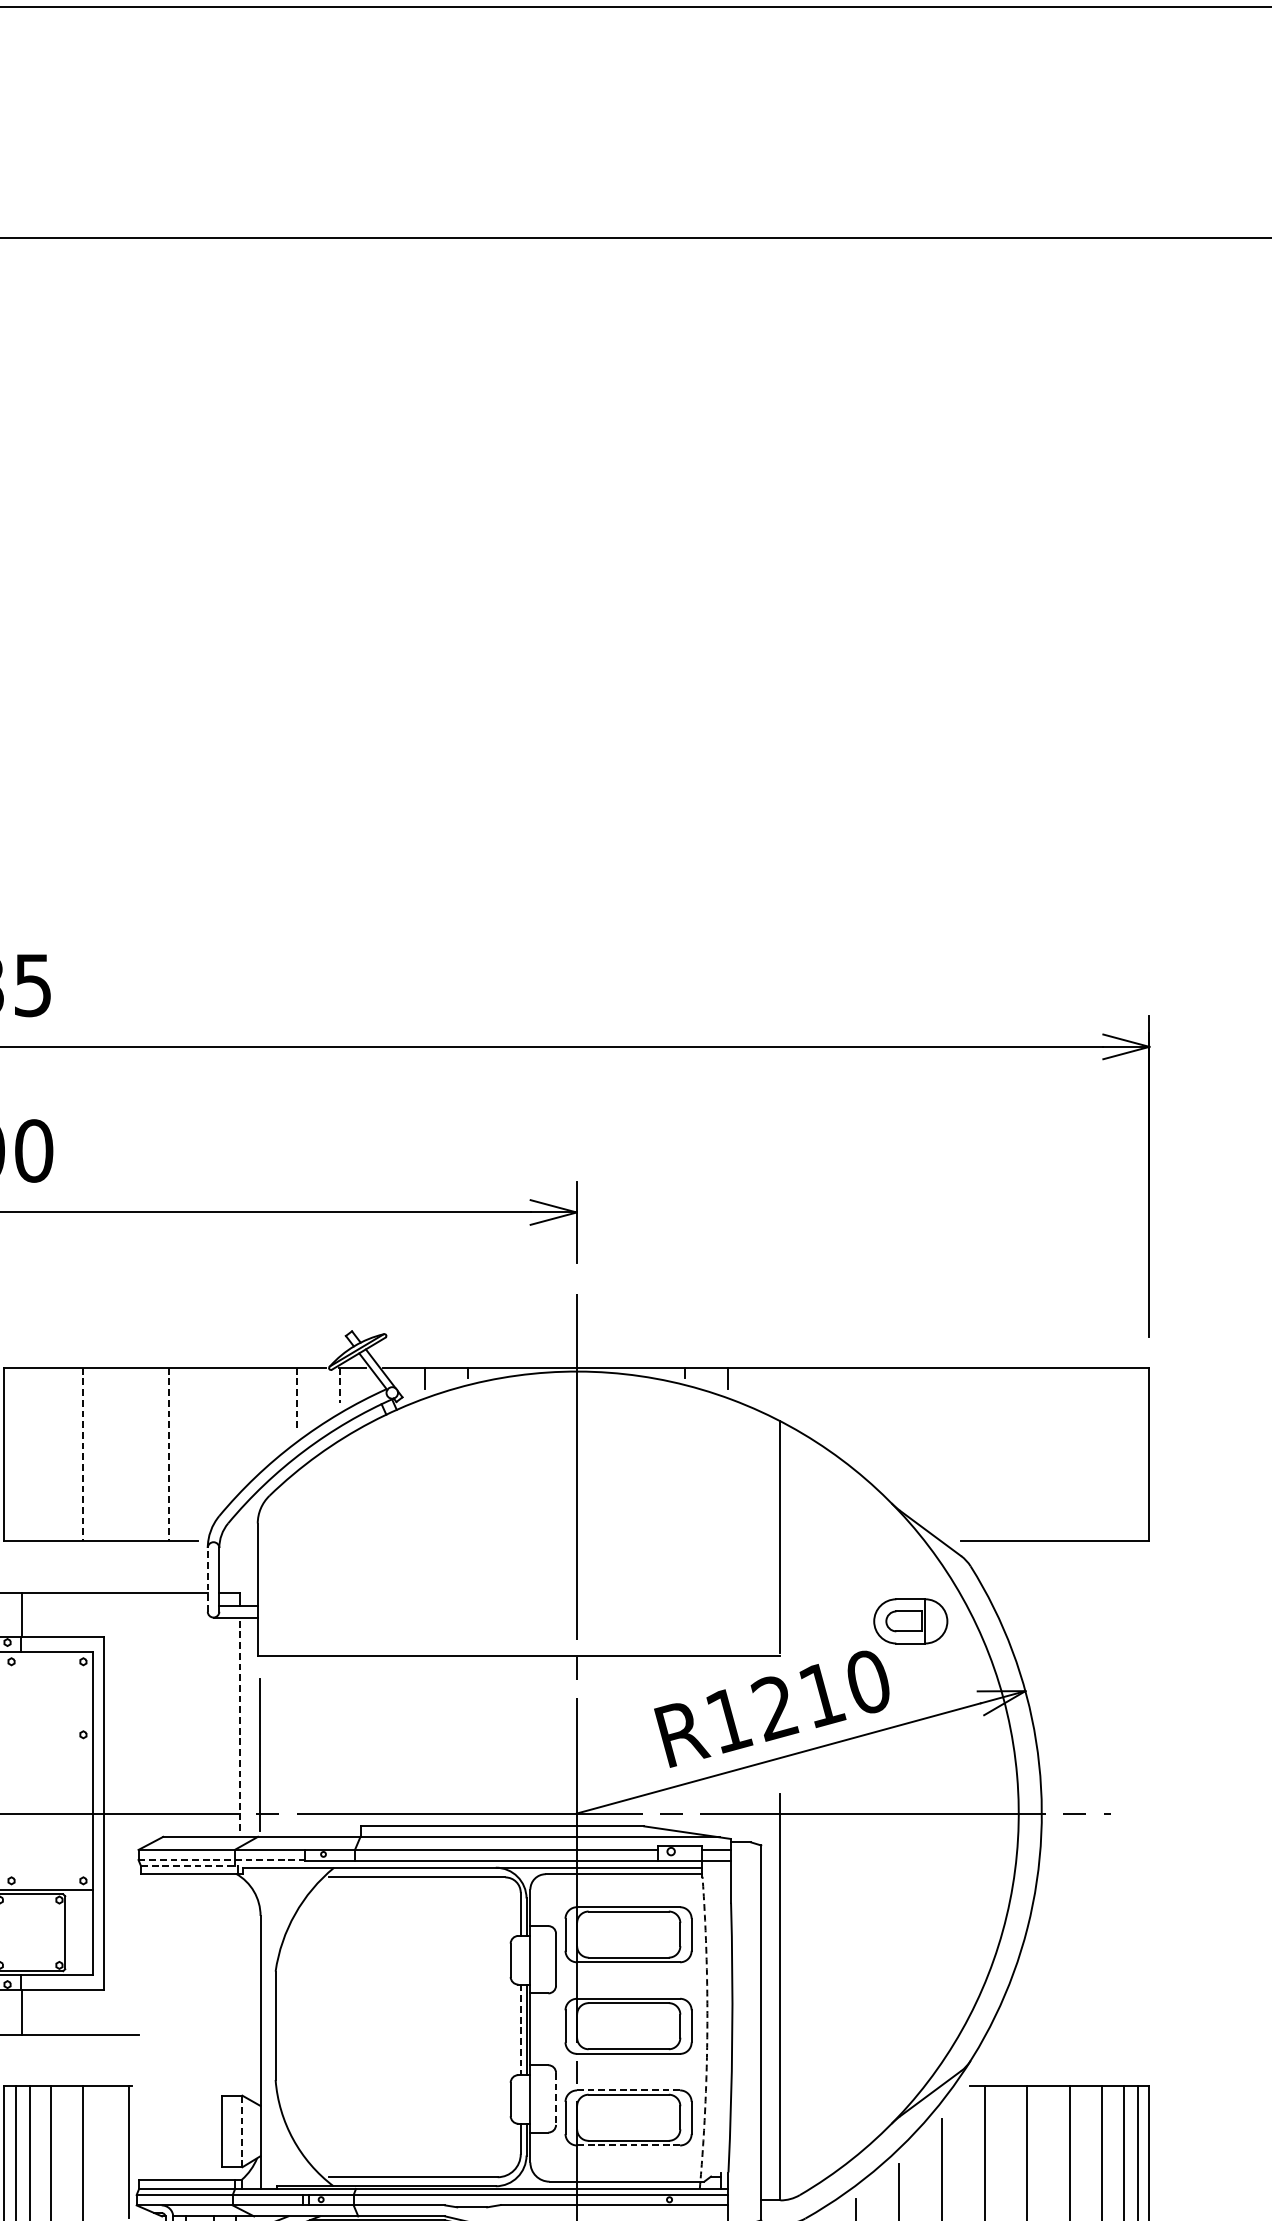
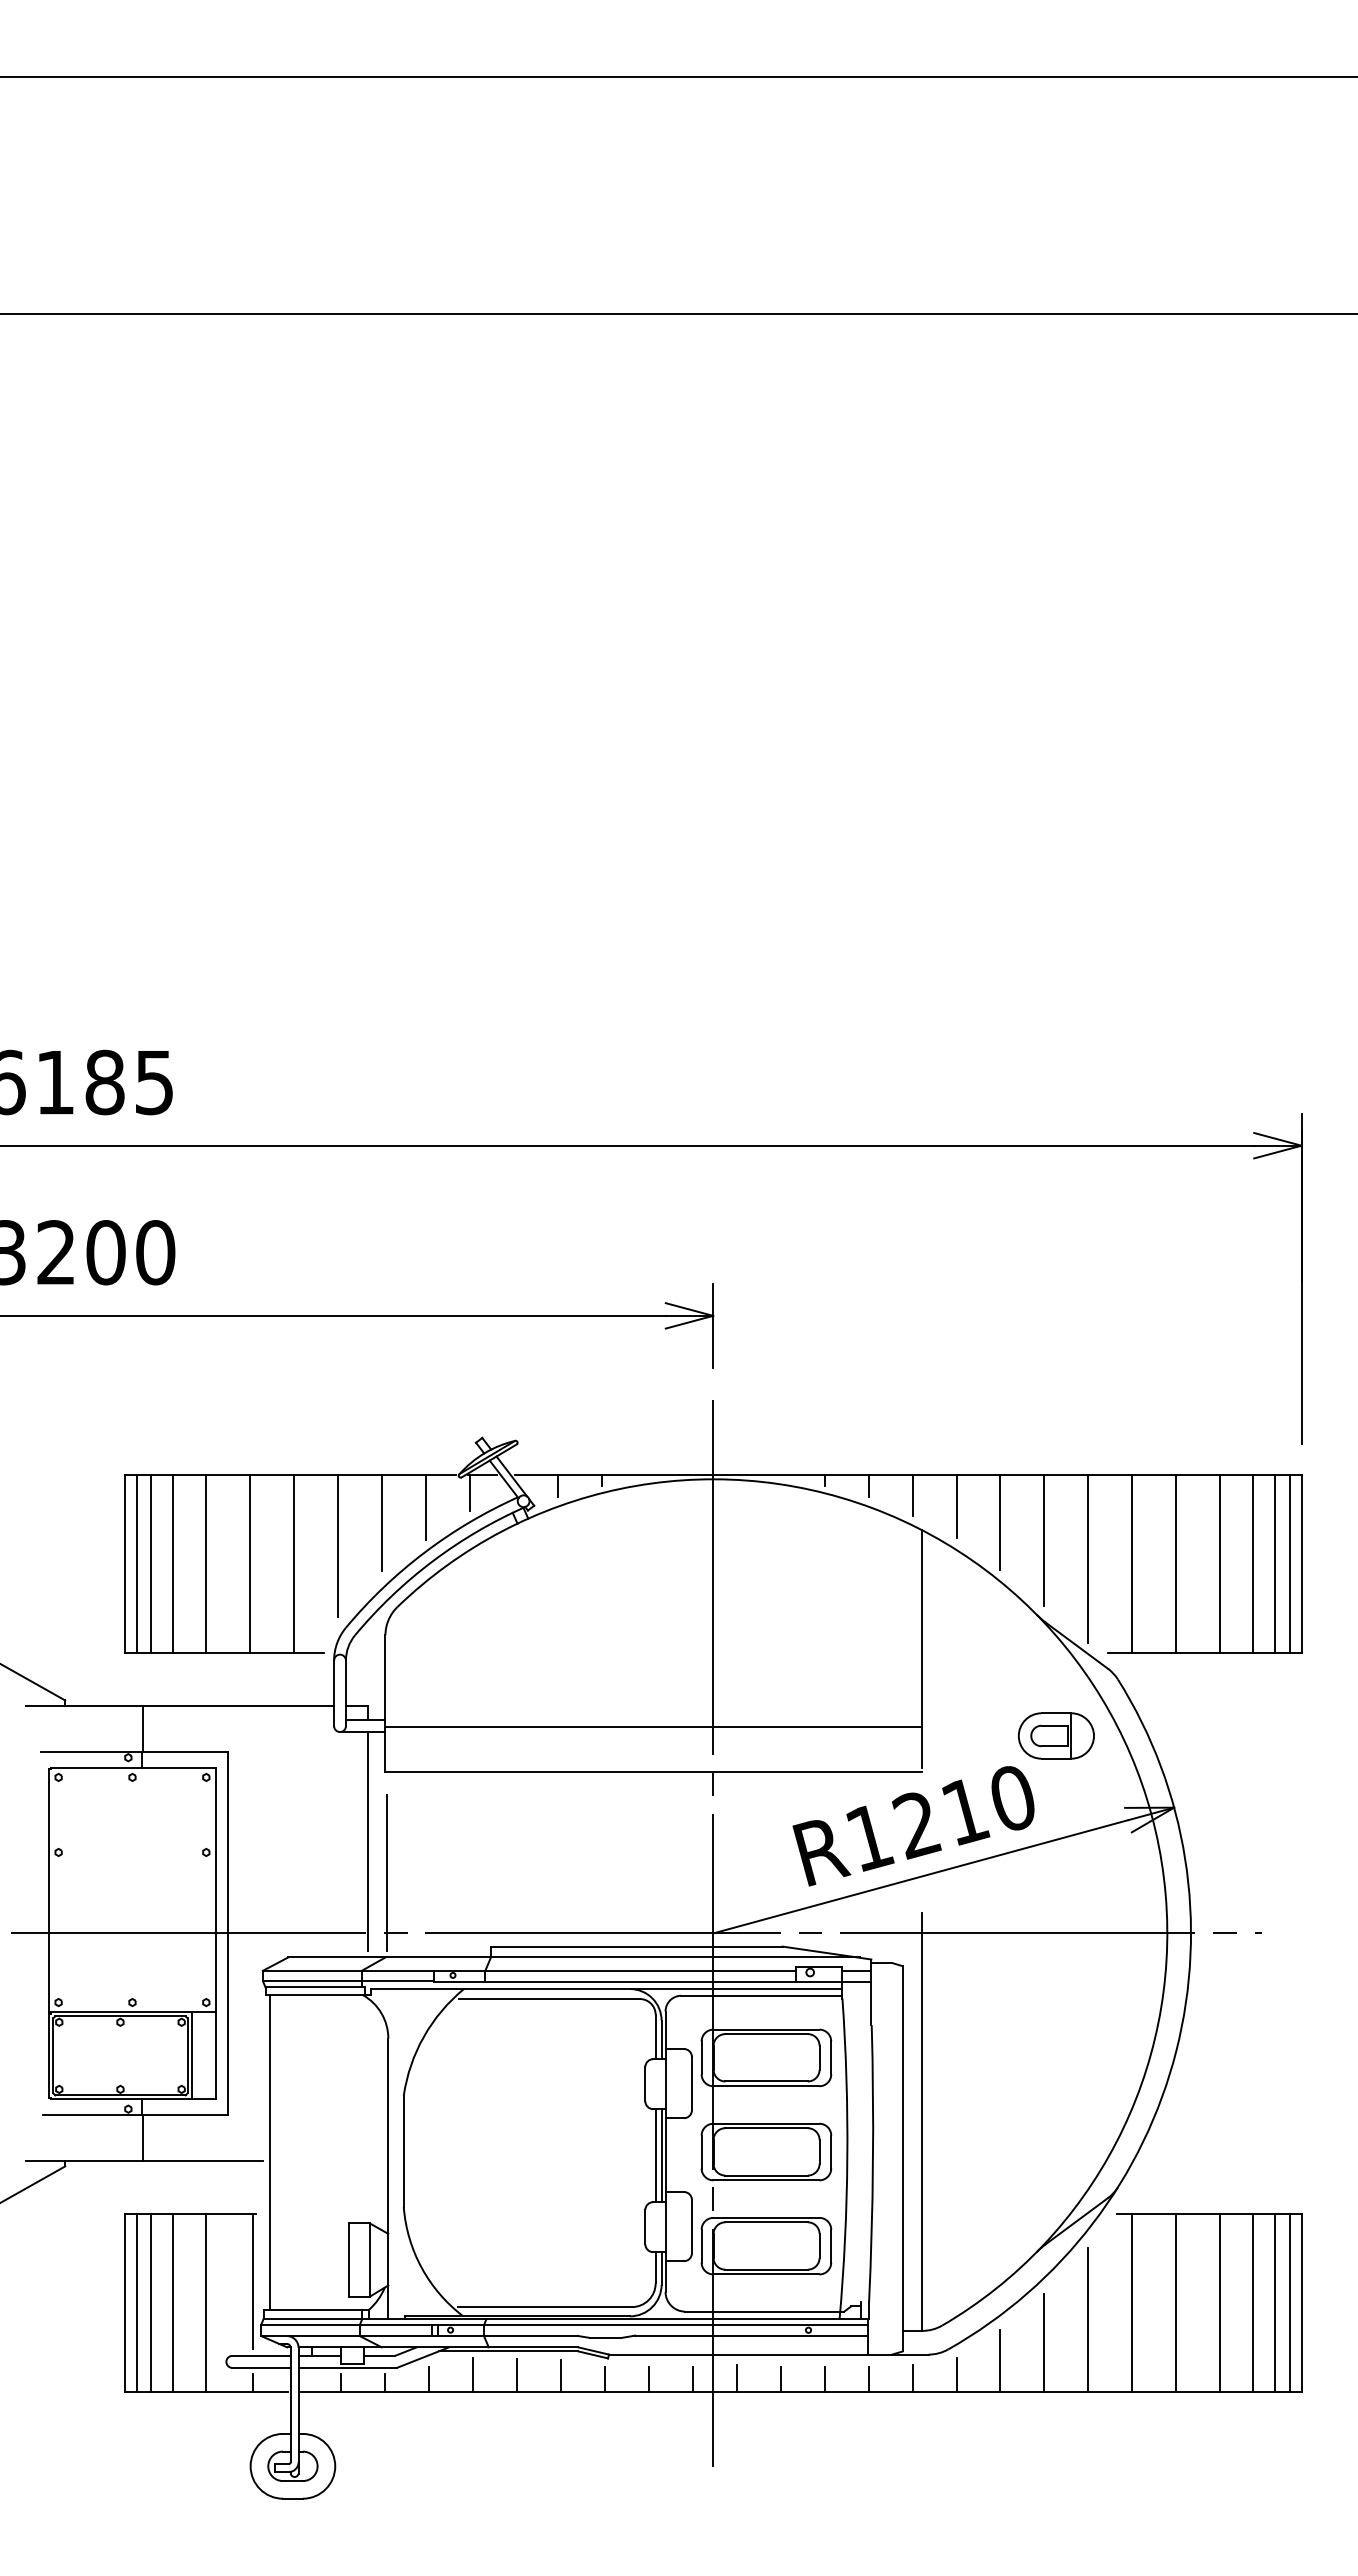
line: (339, 1385) -> (469, 1493), dashed -> solid
line: (770, 1387) -> (912, 1495), added
line: (813, 1398) -> (956, 1506), added
line: (296, 1399) -> (425, 1507), dashed -> solid
line: (856, 1413) -> (1000, 1522), added
line: (254, 1414) -> (382, 1523), added
line: (899, 1431) -> (1044, 1540), added
line: (212, 1436) -> (338, 1546), added
line: (942, 1448) -> (1088, 1558), added
line: (15, 1454) -> (136, 1564), added
line: (30, 1454) -> (151, 1564), added
line: (51, 1454) -> (173, 1564), added
line: (83, 1454) -> (206, 1564), dashed -> solid
line: (126, 1454) -> (250, 1564), added
line: (169, 1454) -> (294, 1564), dashed -> solid
line: (984, 1454) -> (1132, 1564), added
line: (1027, 1454) -> (1176, 1564), added
line: (1070, 1454) -> (1220, 1564), added
line: (1102, 1454) -> (1253, 1564), added
line: (1124, 1454) -> (1275, 1564), added
line: (1137, 1454) -> (1289, 1564), added
line: (208, 1580) -> (334, 1693), dashed -> solid
line: (518, 1613) -> (653, 1727), added
line: (240, 1724) -> (367, 1841), dashed -> solid
line: (221, 1860) -> (348, 1981), dashed -> solid
line: (189, 1866) -> (315, 1987), dashed -> solid
line: (69, 1932) -> (192, 2055), added
line: (145, 2026) -> (270, 2152), added
line: (520, 2030) -> (655, 2156), dashed -> solid
arc: (707, 2032) -> (847, 2158), dashed -> solid
line: (628, 2090) -> (766, 2217), dashed -> solid
line: (555, 2098) -> (691, 2226), dashed -> solid
line: (242, 2131) -> (369, 2260), dashed -> solid
line: (628, 2145) -> (766, 2274), dashed -> solid

